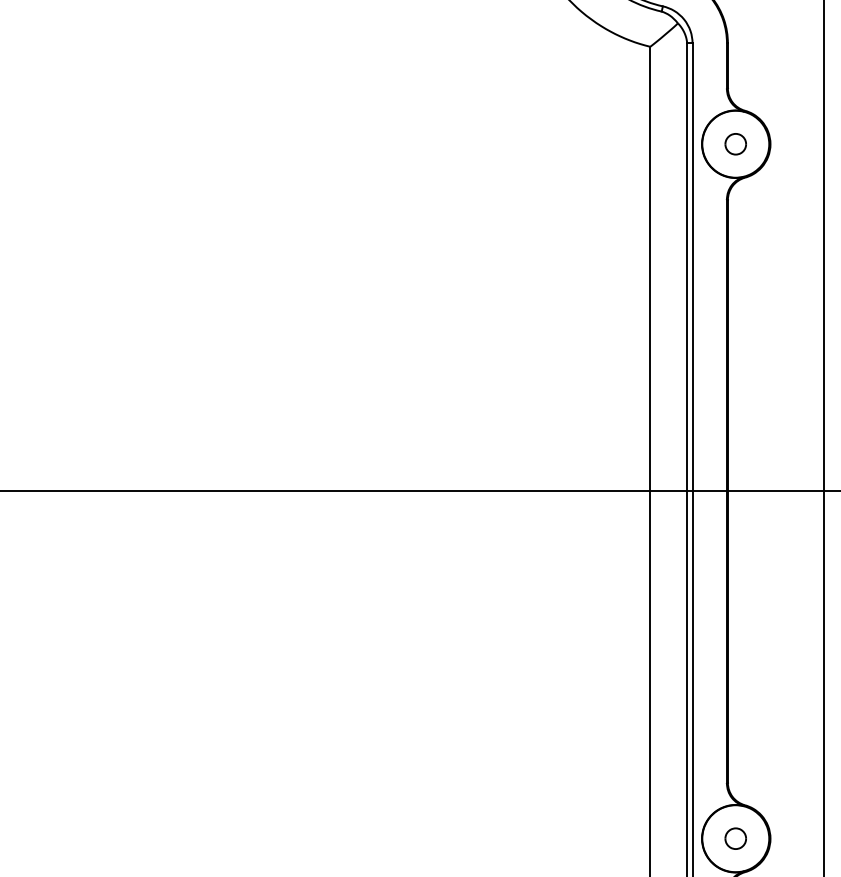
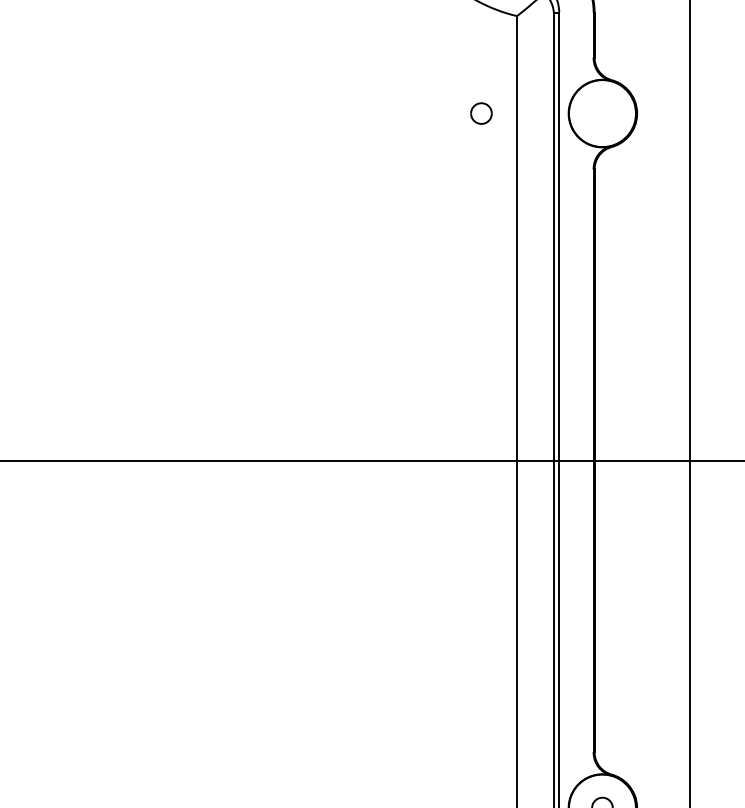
part: (735, 144) -> (481, 113), moved

